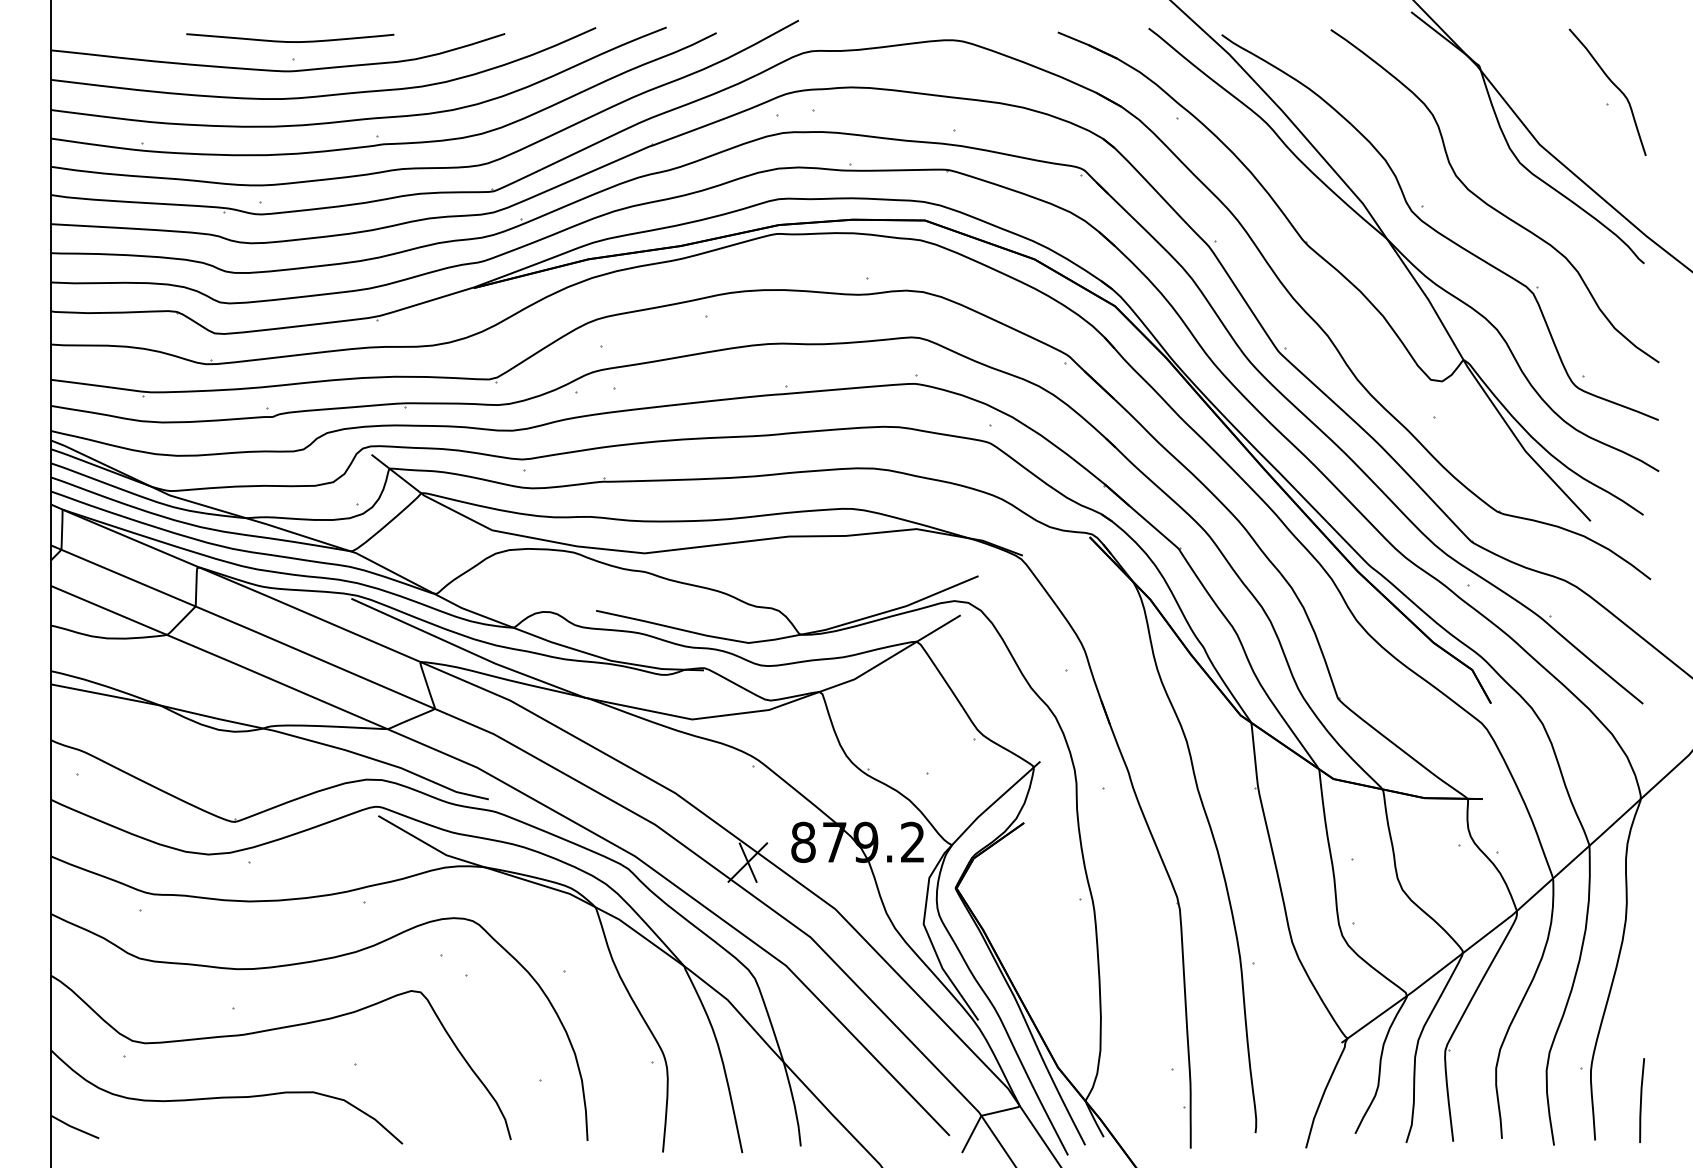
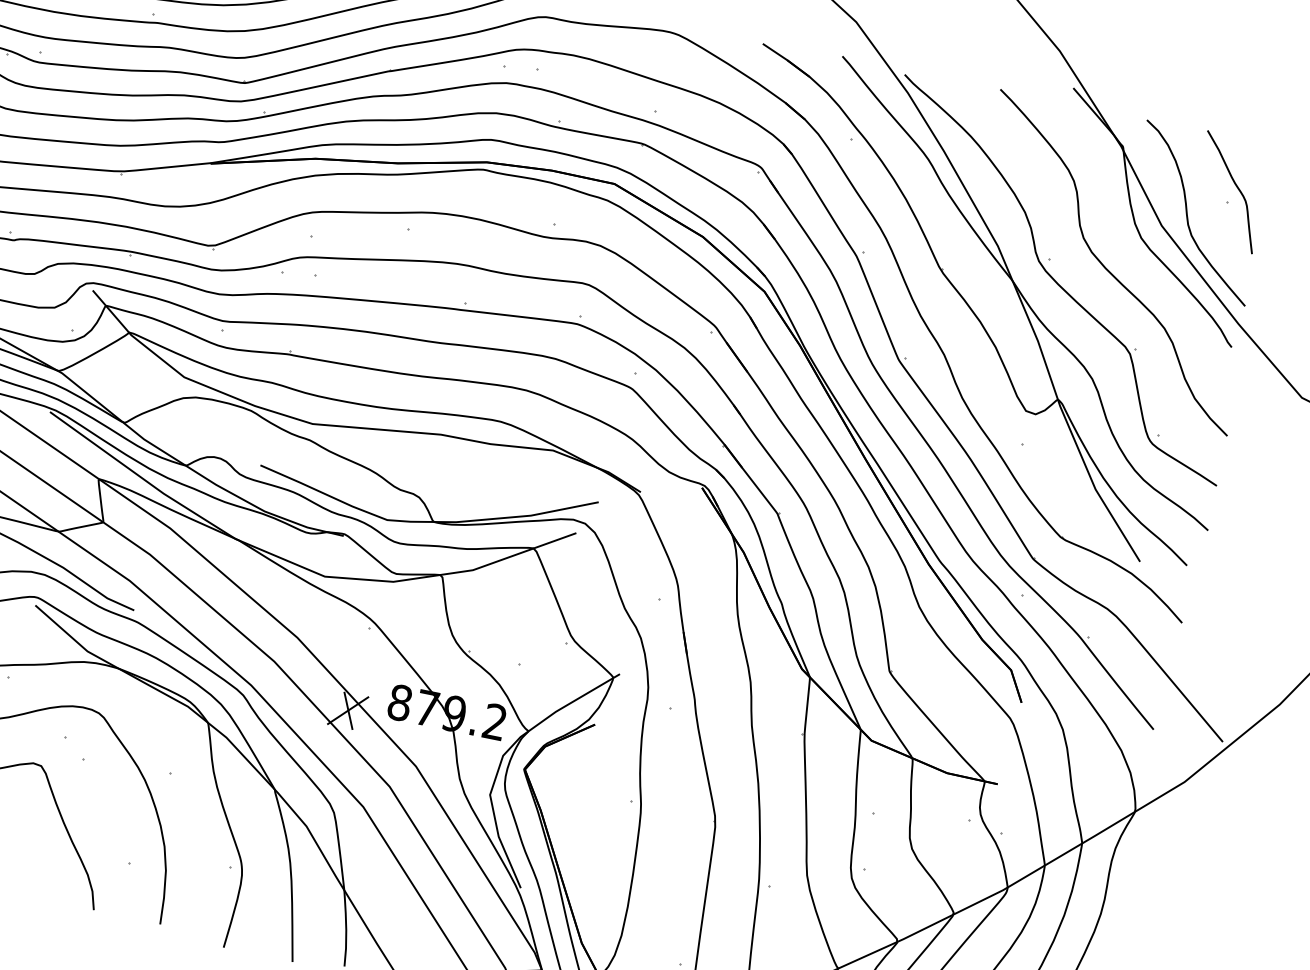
curve: (1565, 124) -> (1187, 212), added

